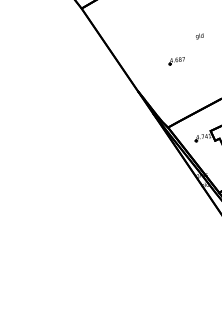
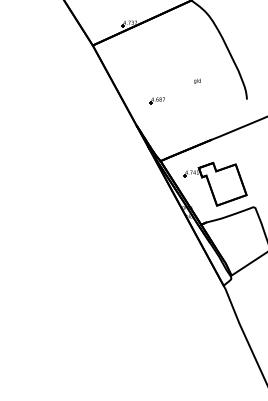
part: (175, 61) -> (156, 100), moved

